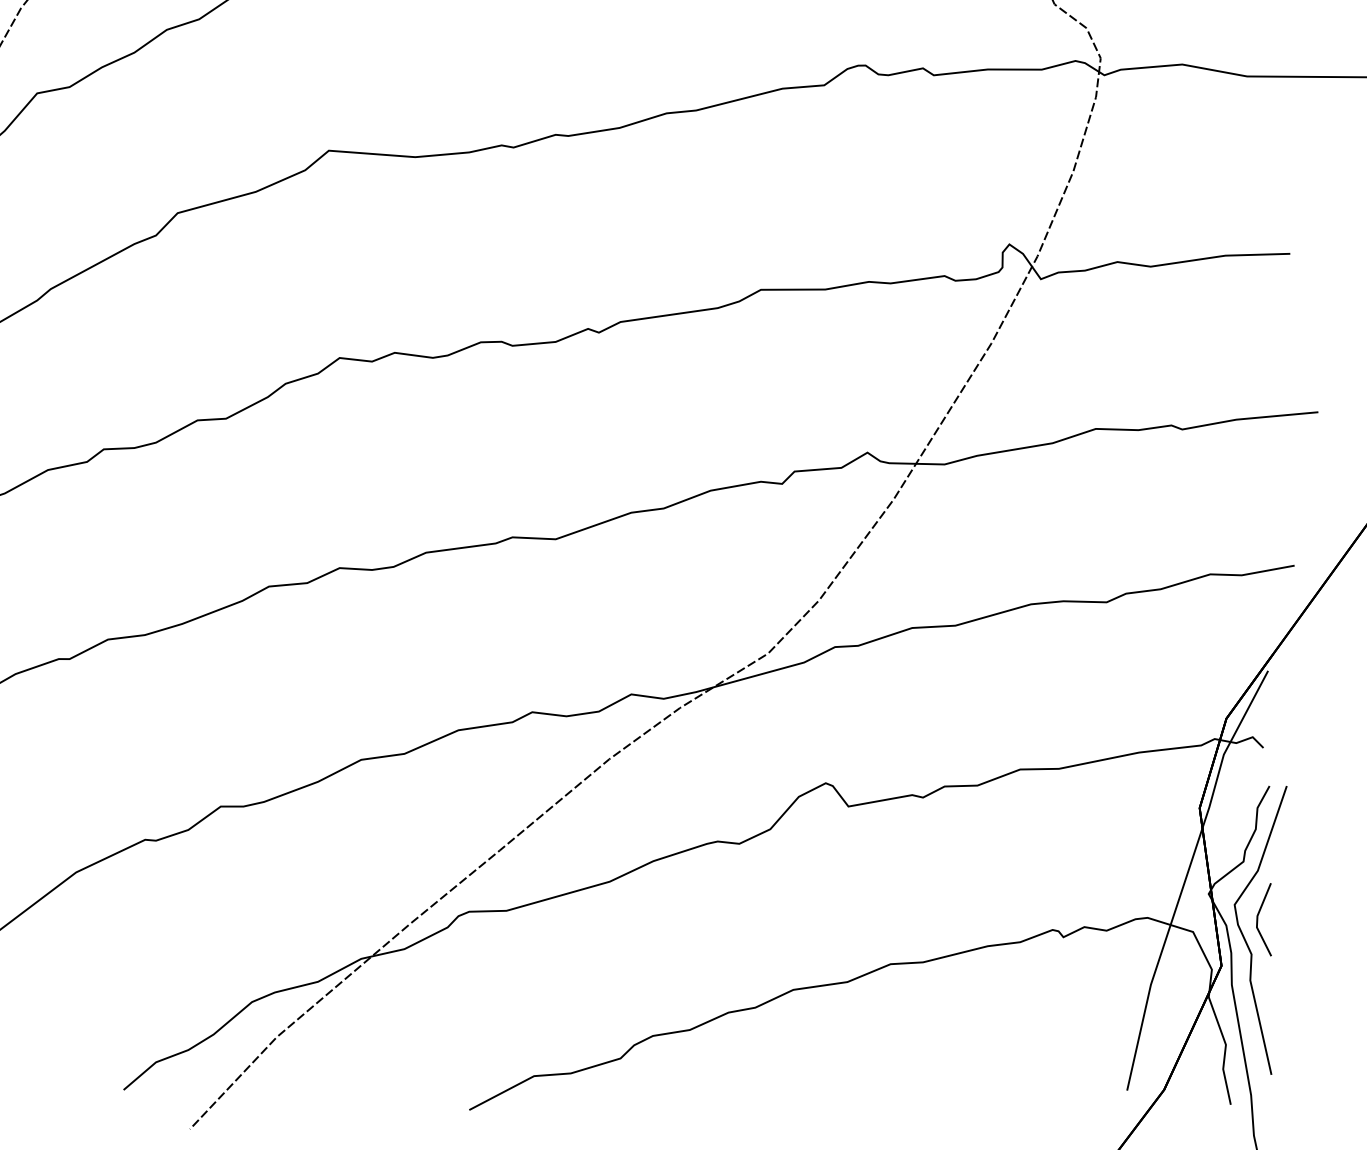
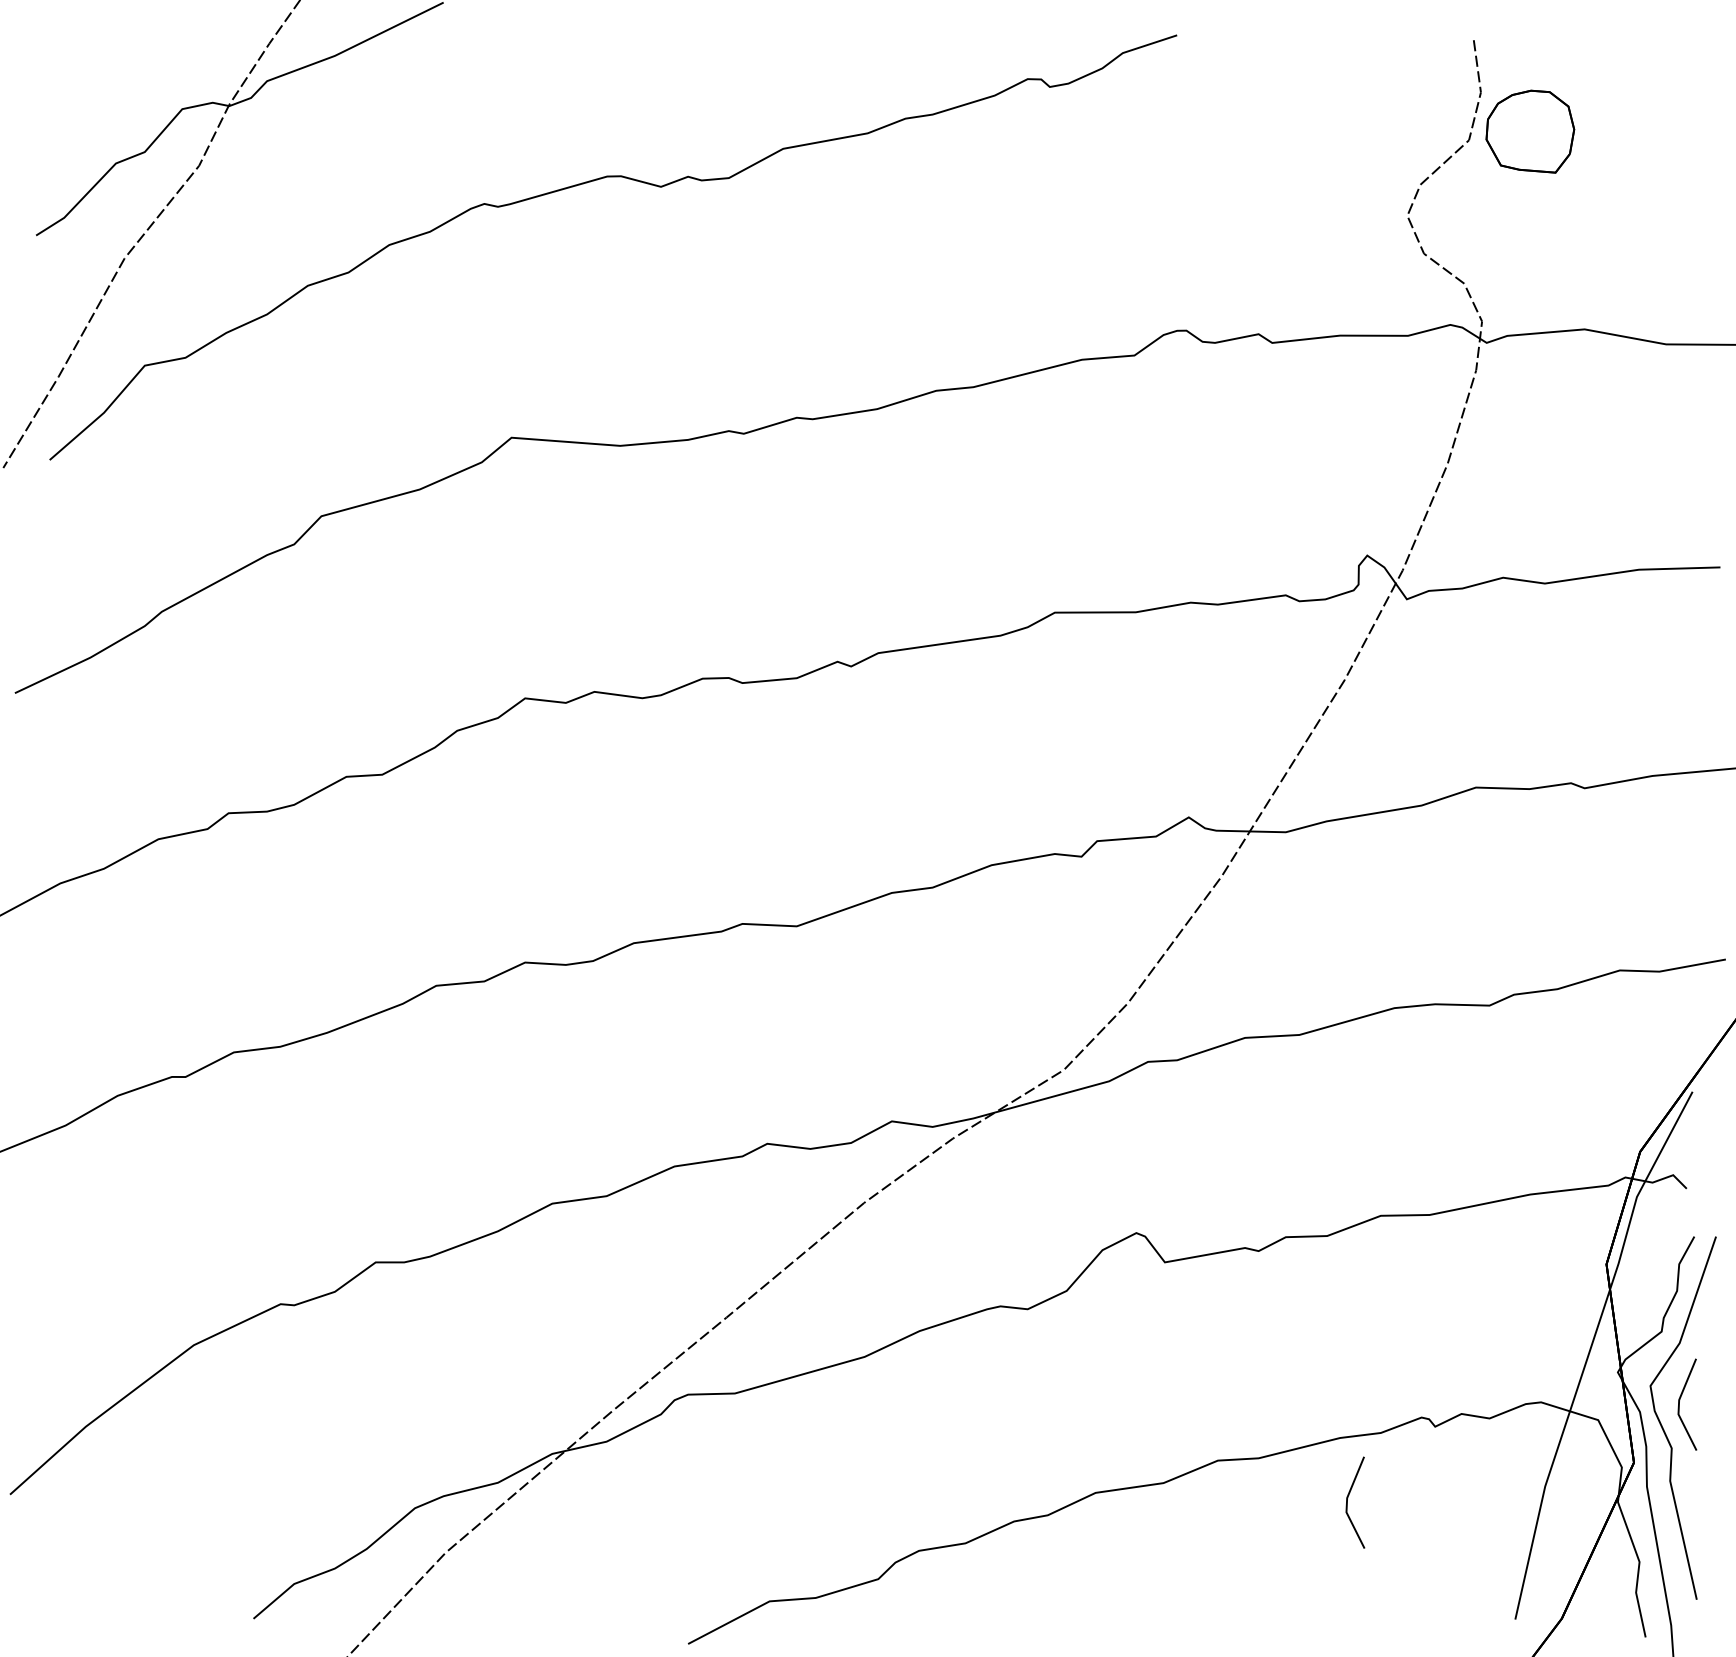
line: (993, 997) -> (1347, 1502), added

